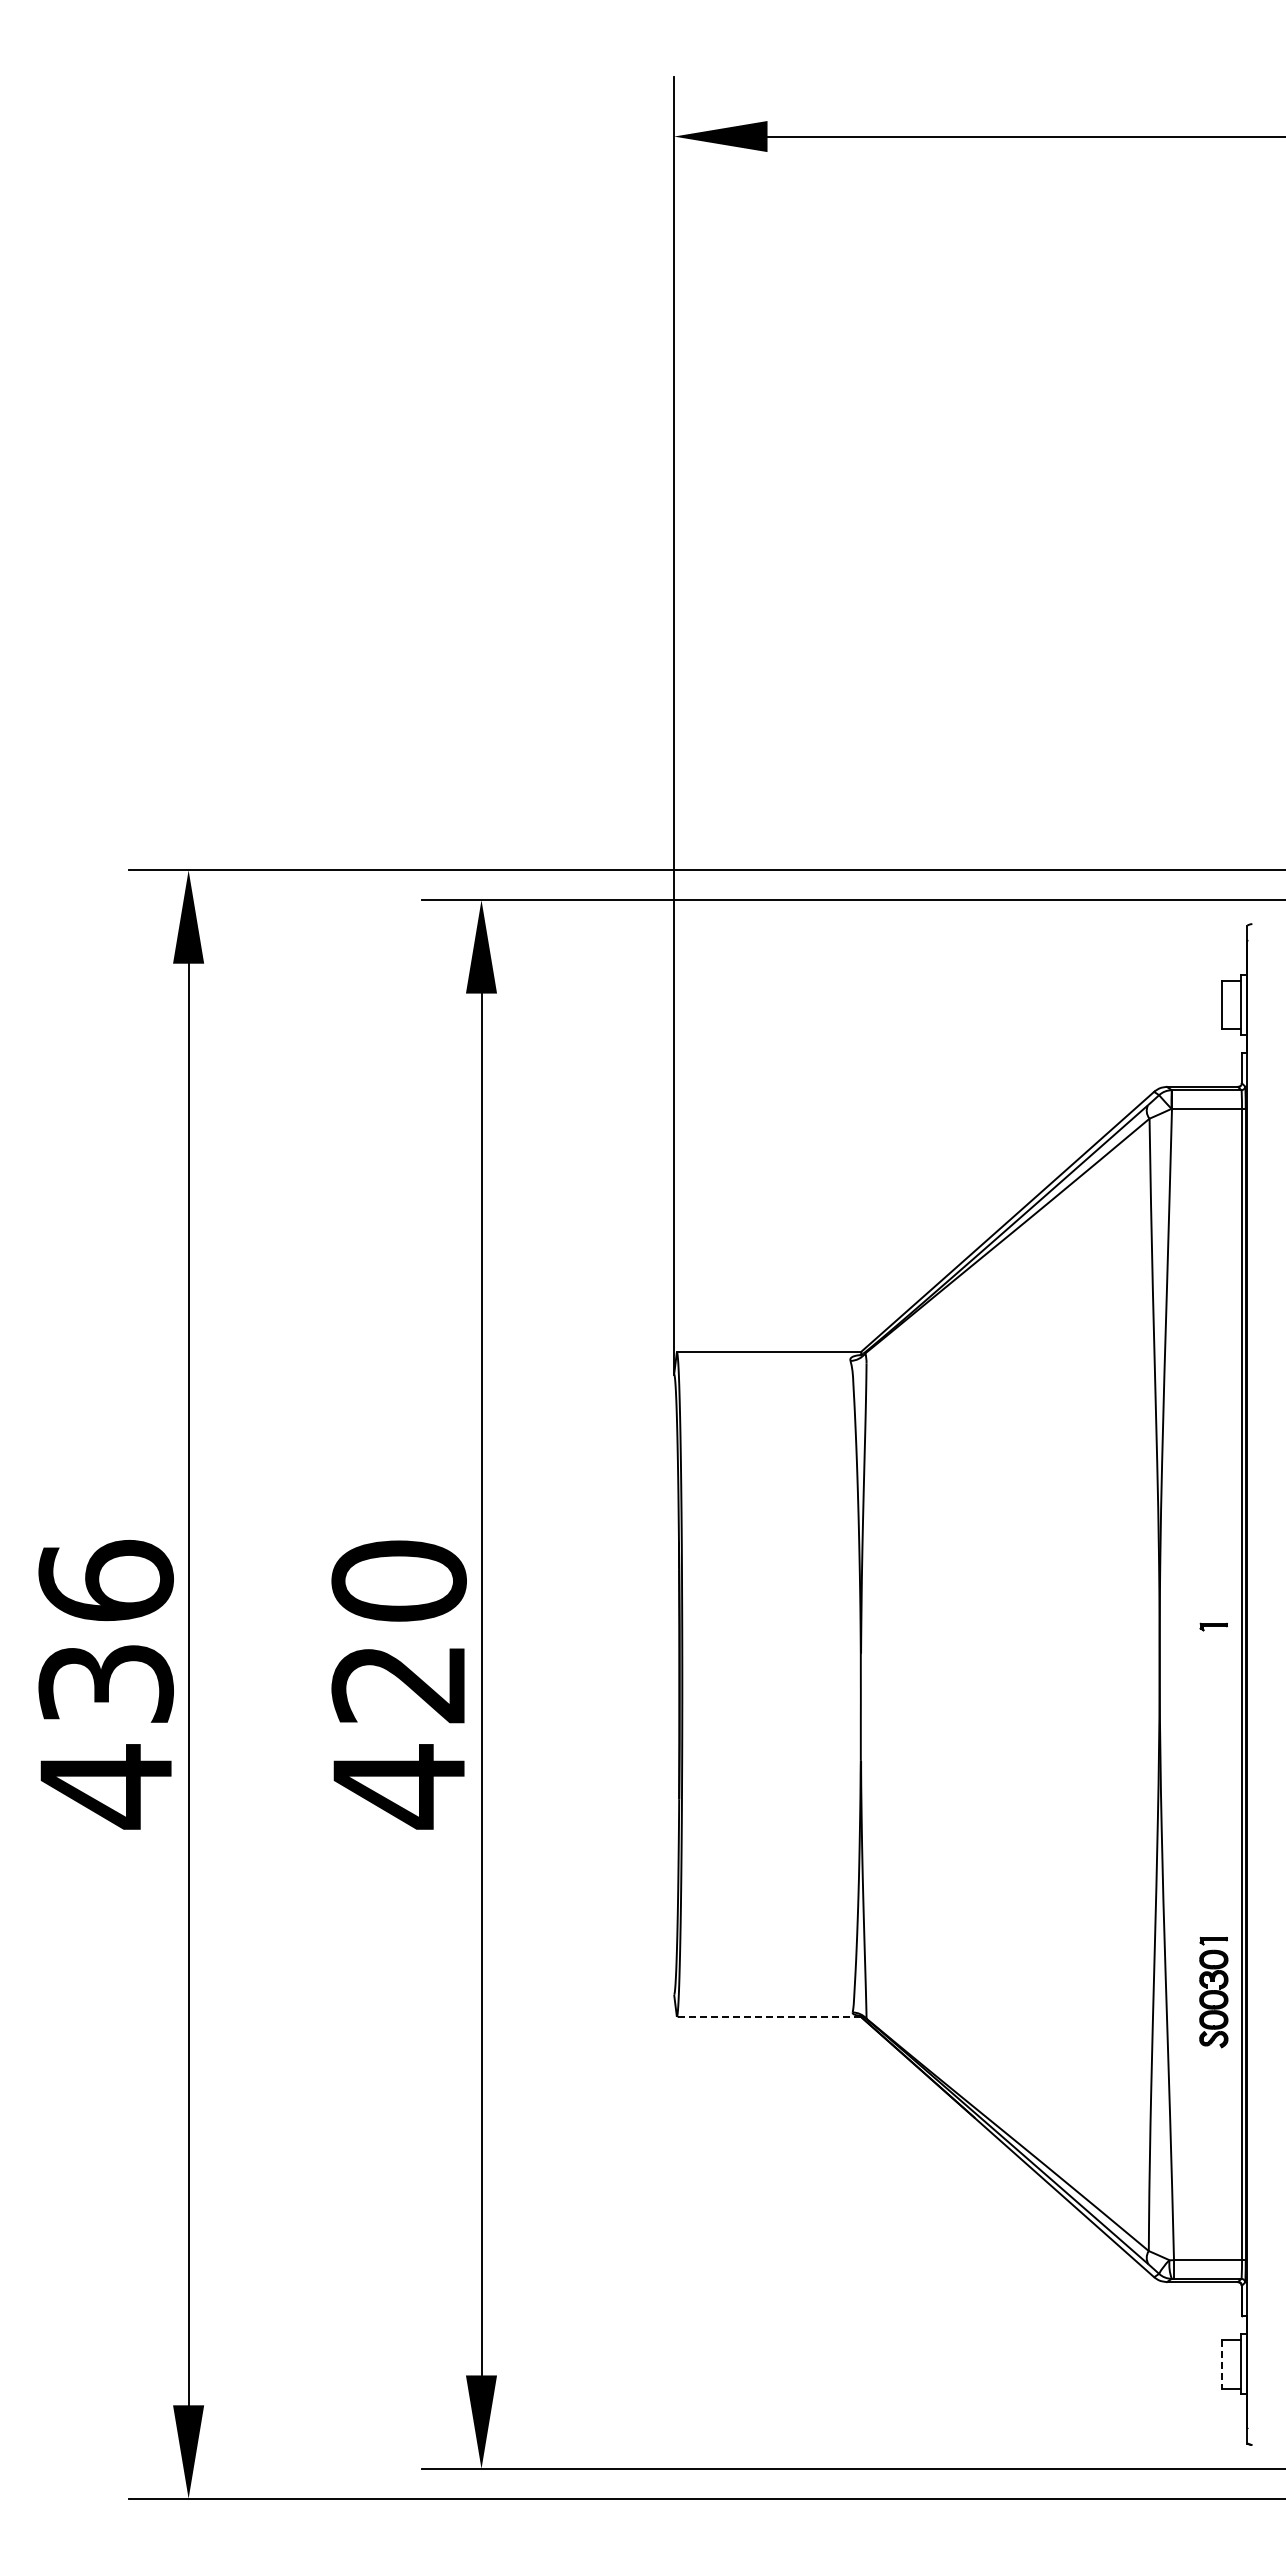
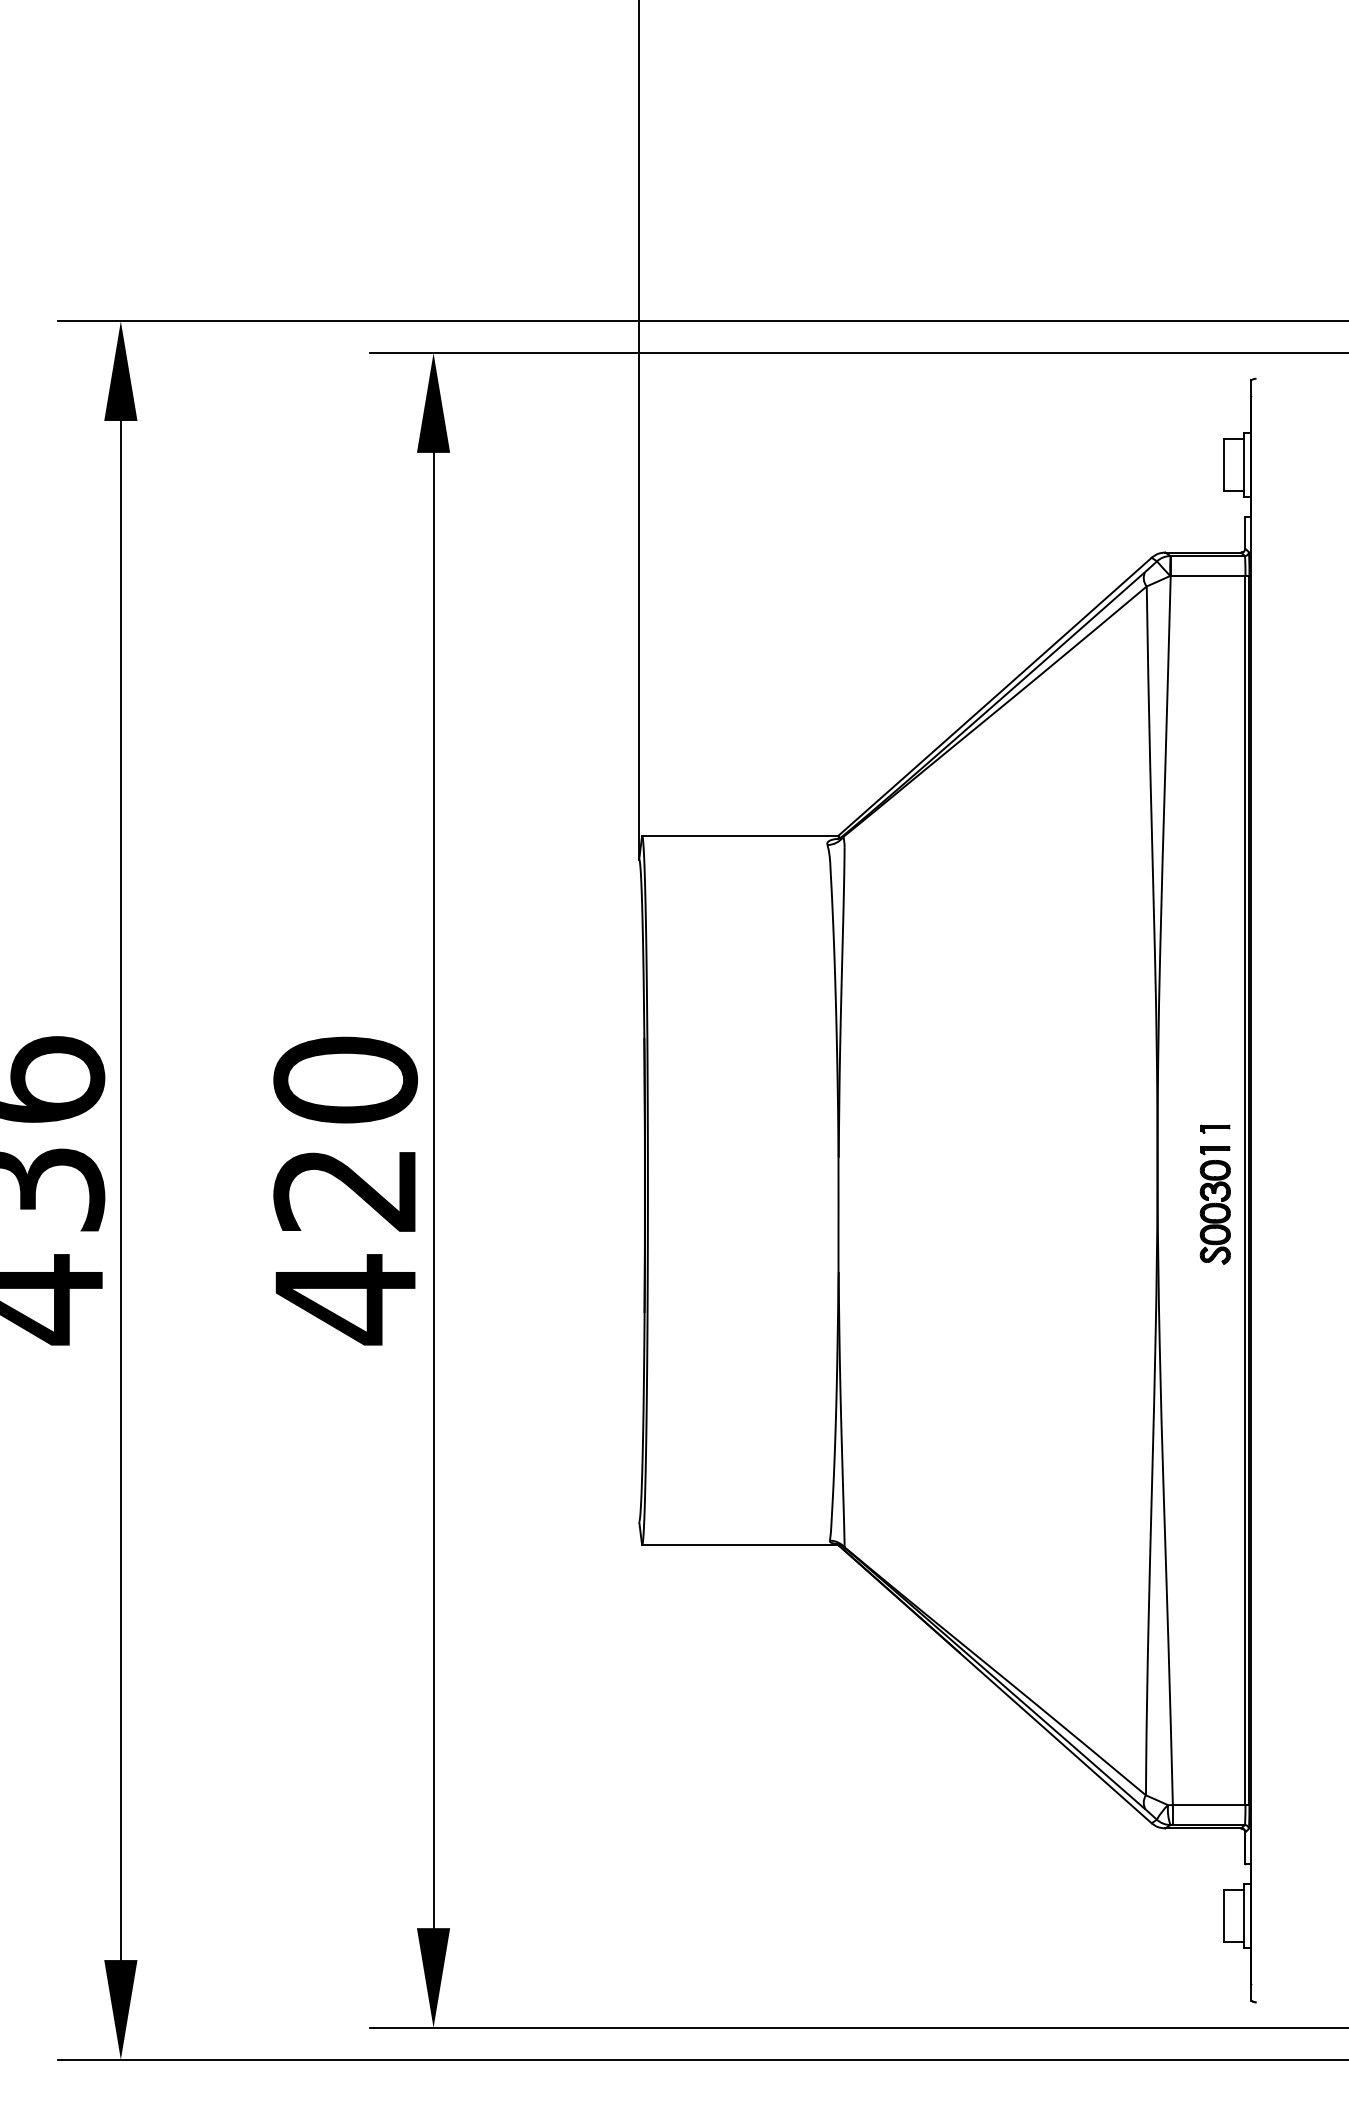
part: (1213, 1992) -> (1215, 1205), moved
line: (768, 2016) -> (739, 1544), dashed -> solid
line: (1222, 2364) -> (1224, 1916), dashed -> solid

